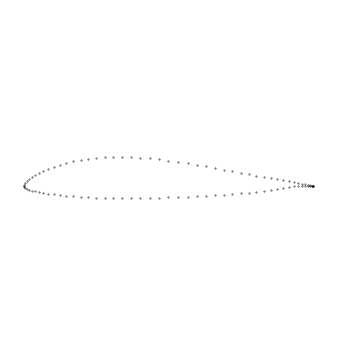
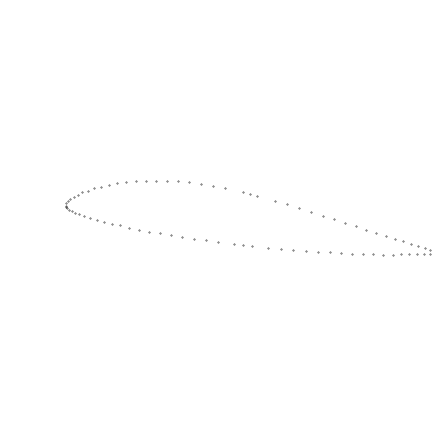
part: (159, 159) -> (250, 194), size x0.6
part: (159, 197) -> (243, 244), size x0.7

